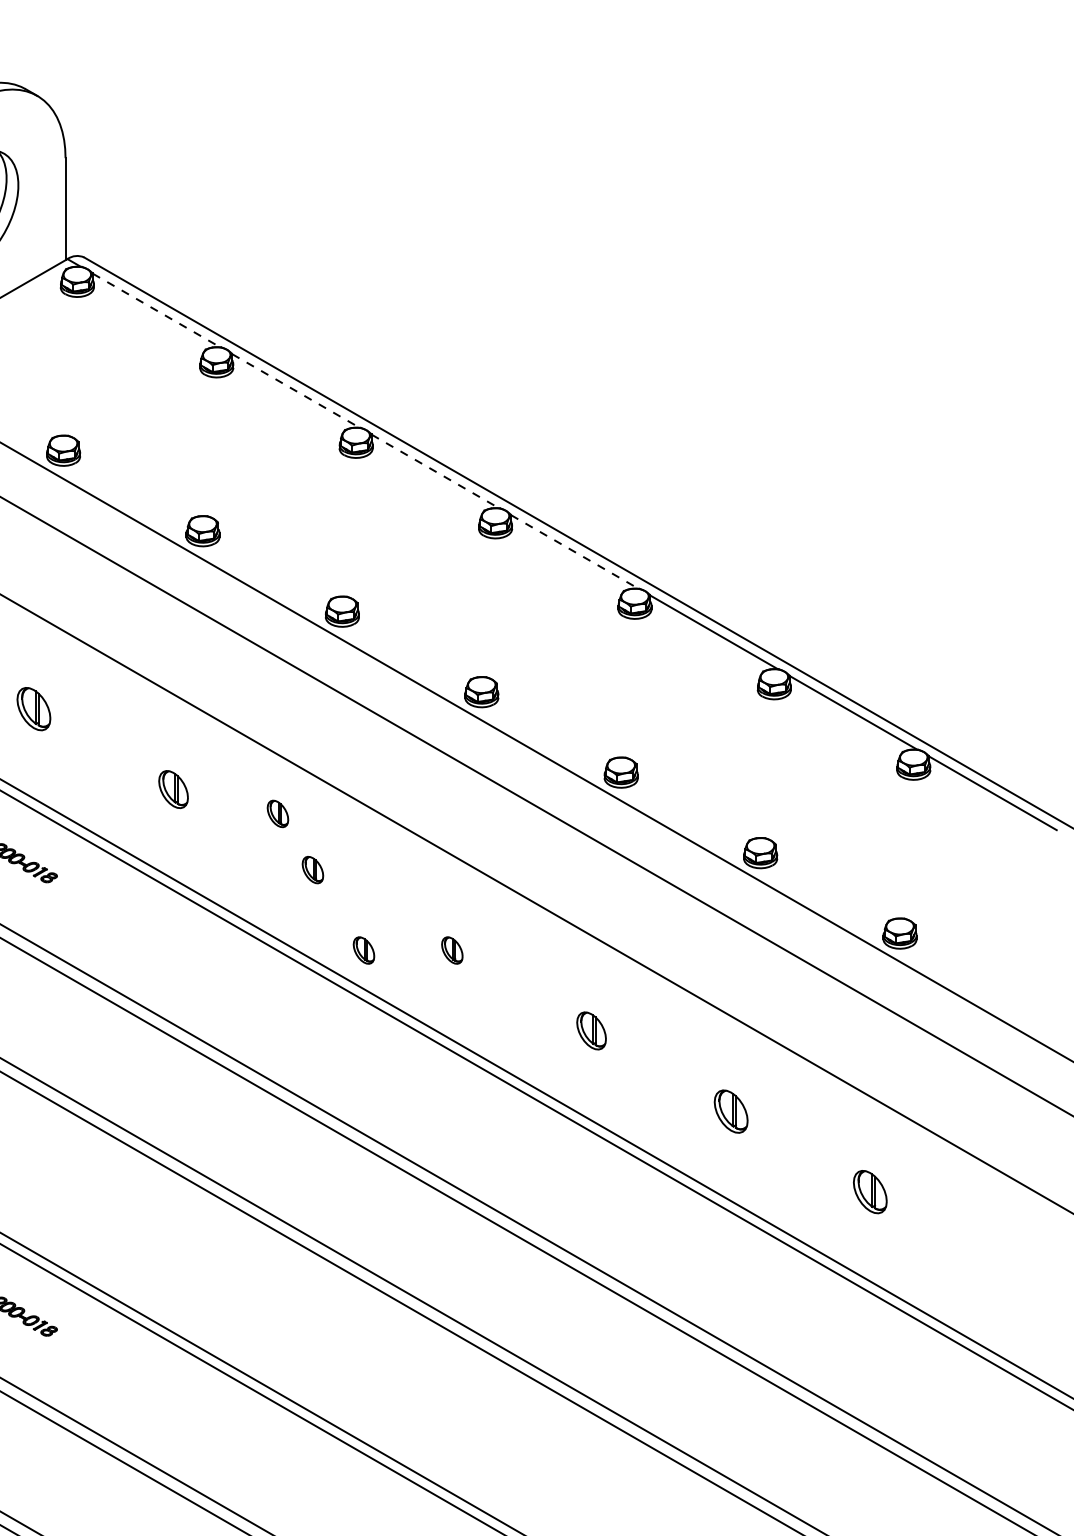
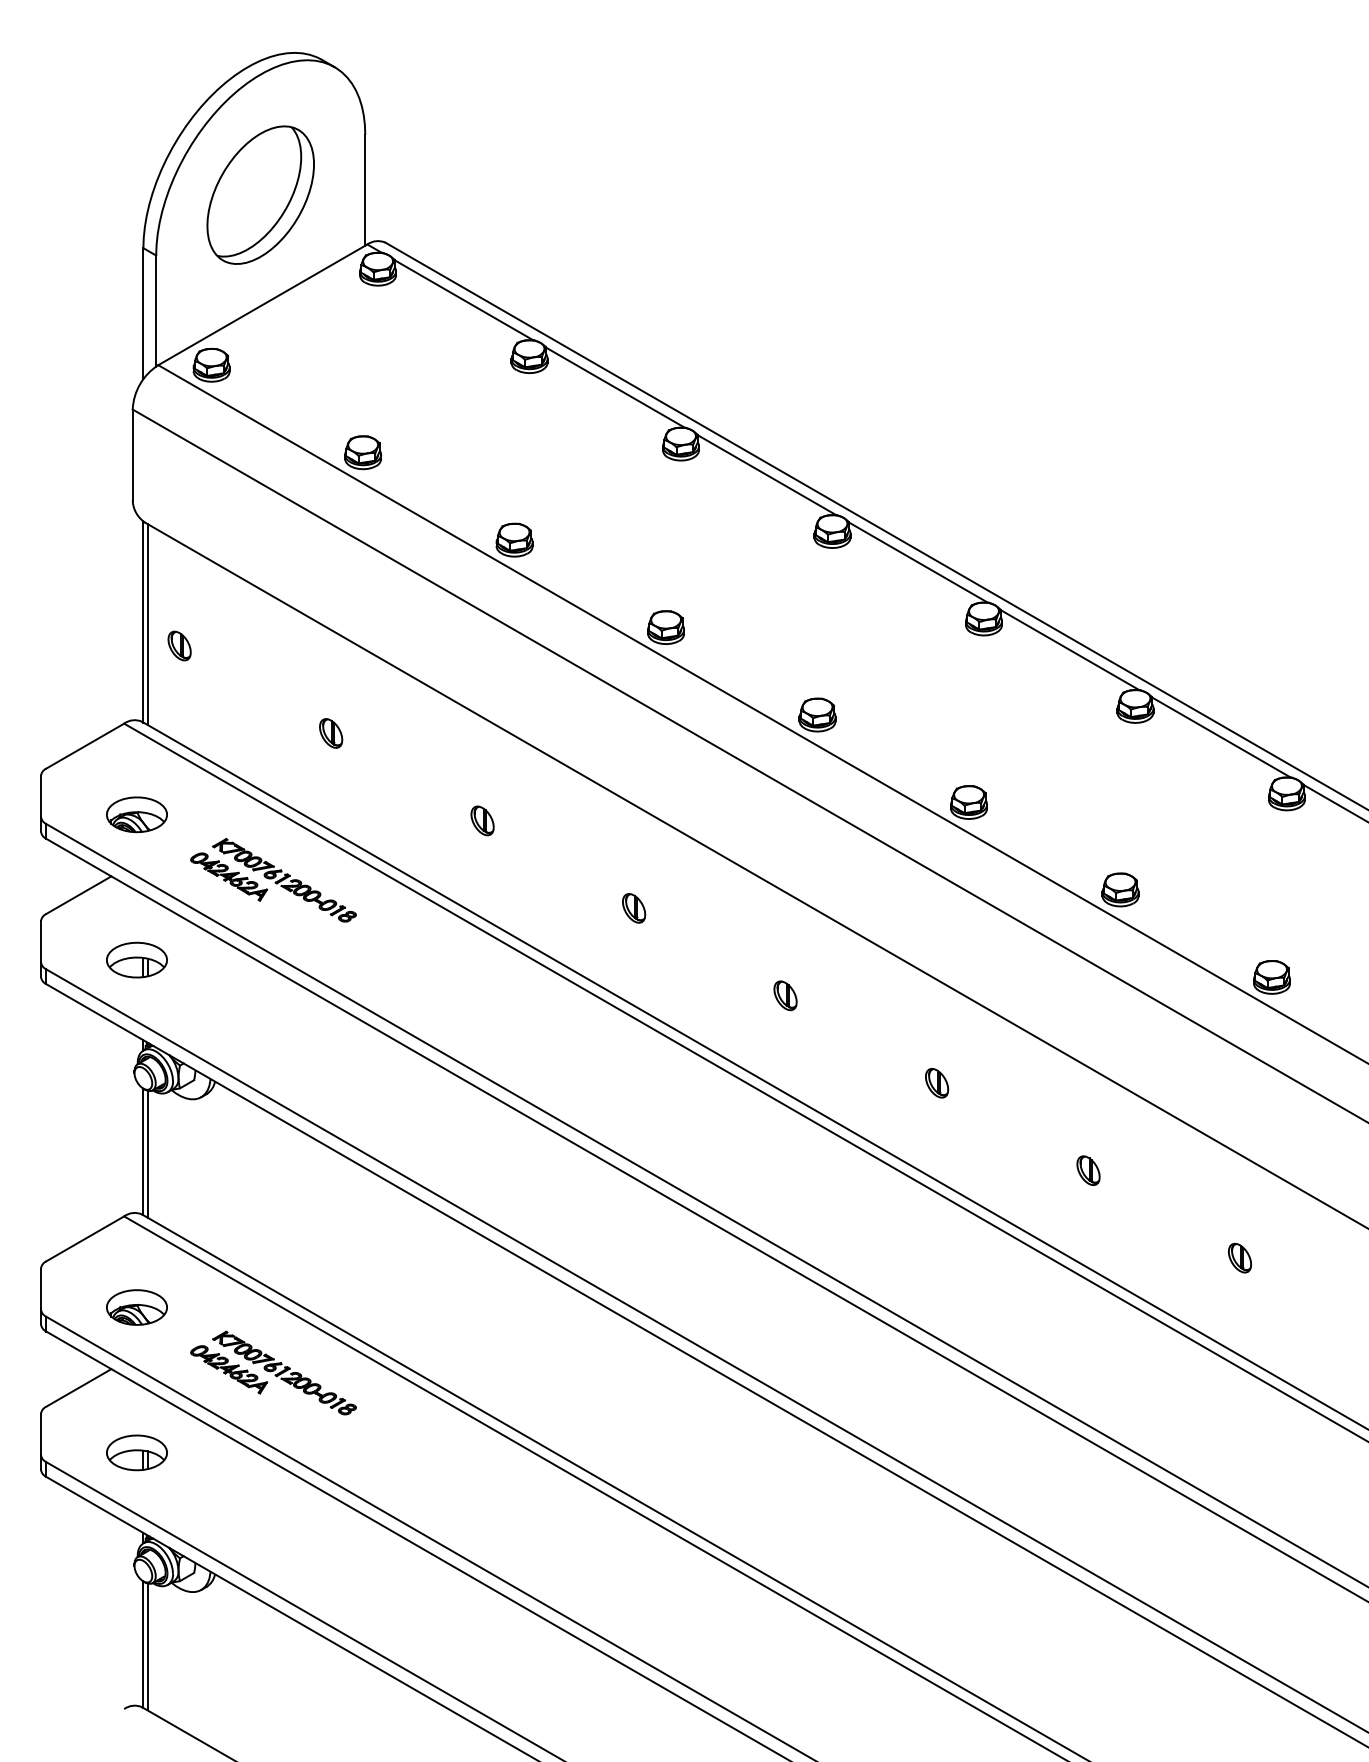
line: (156, 310) -> (464, 300), dashed -> solid
line: (295, 390) -> (615, 387), dashed -> solid
line: (435, 471) -> (767, 475), dashed -> solid
line: (574, 551) -> (918, 562), dashed -> solid
part: (34, 709) -> (331, 733), size x0.62
part: (173, 789) -> (482, 820), size x0.71
part: (278, 814) -> (596, 847), removed
part: (363, 950) -> (689, 995), removed
part: (592, 1031) -> (937, 1083), size x0.71
part: (731, 1111) -> (1088, 1170), size x0.62
part: (871, 1191) -> (1240, 1257), size x0.62

